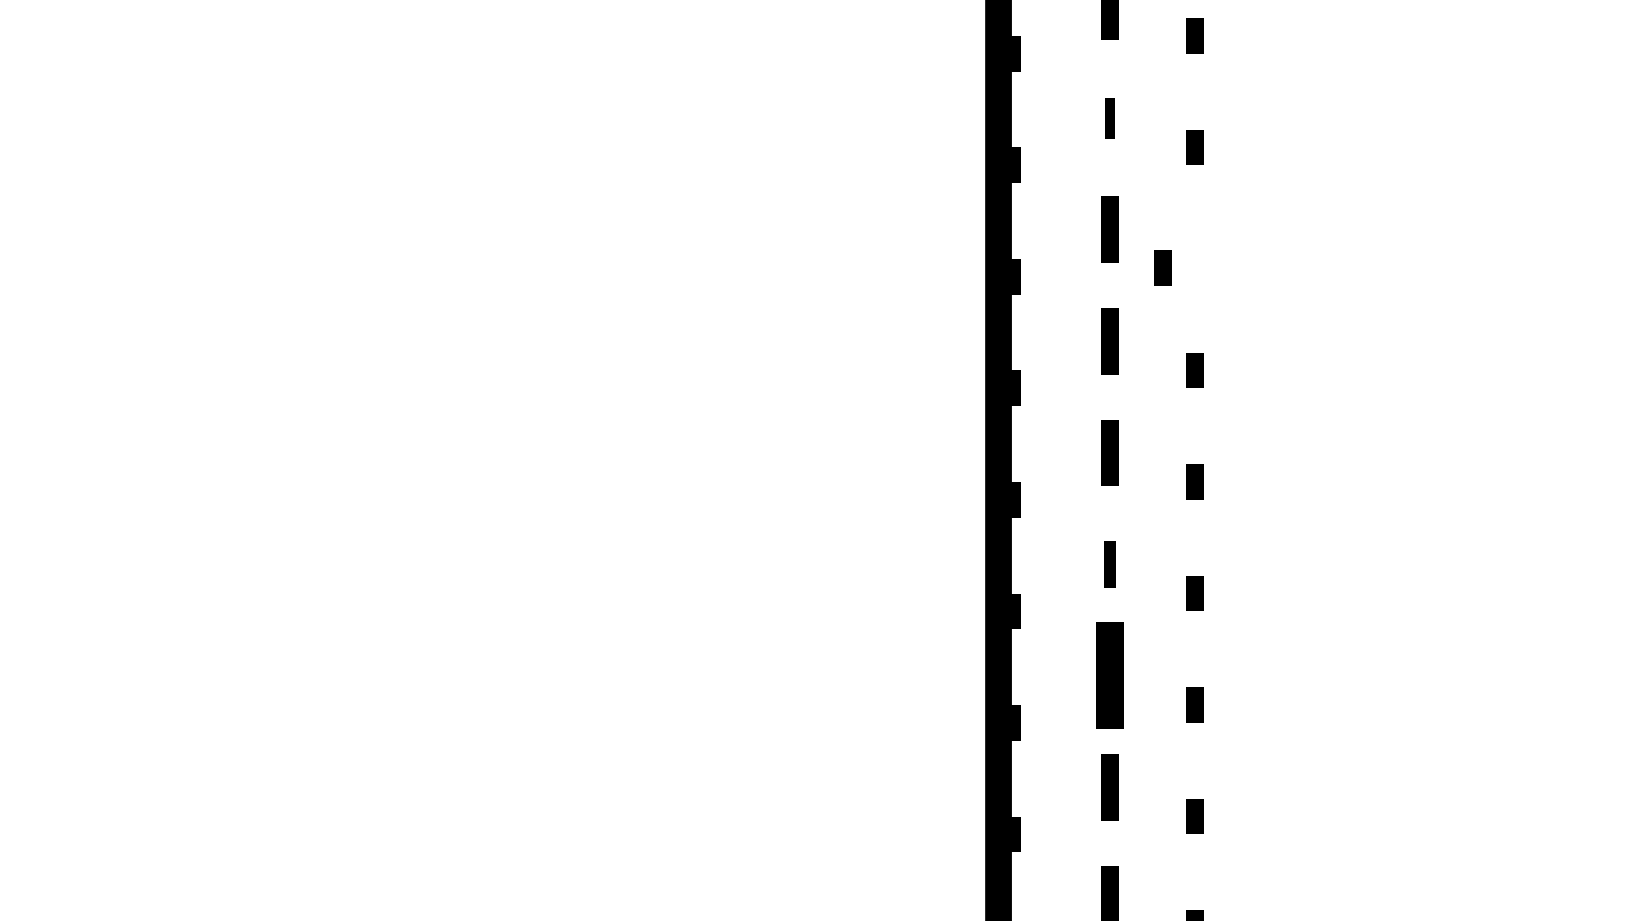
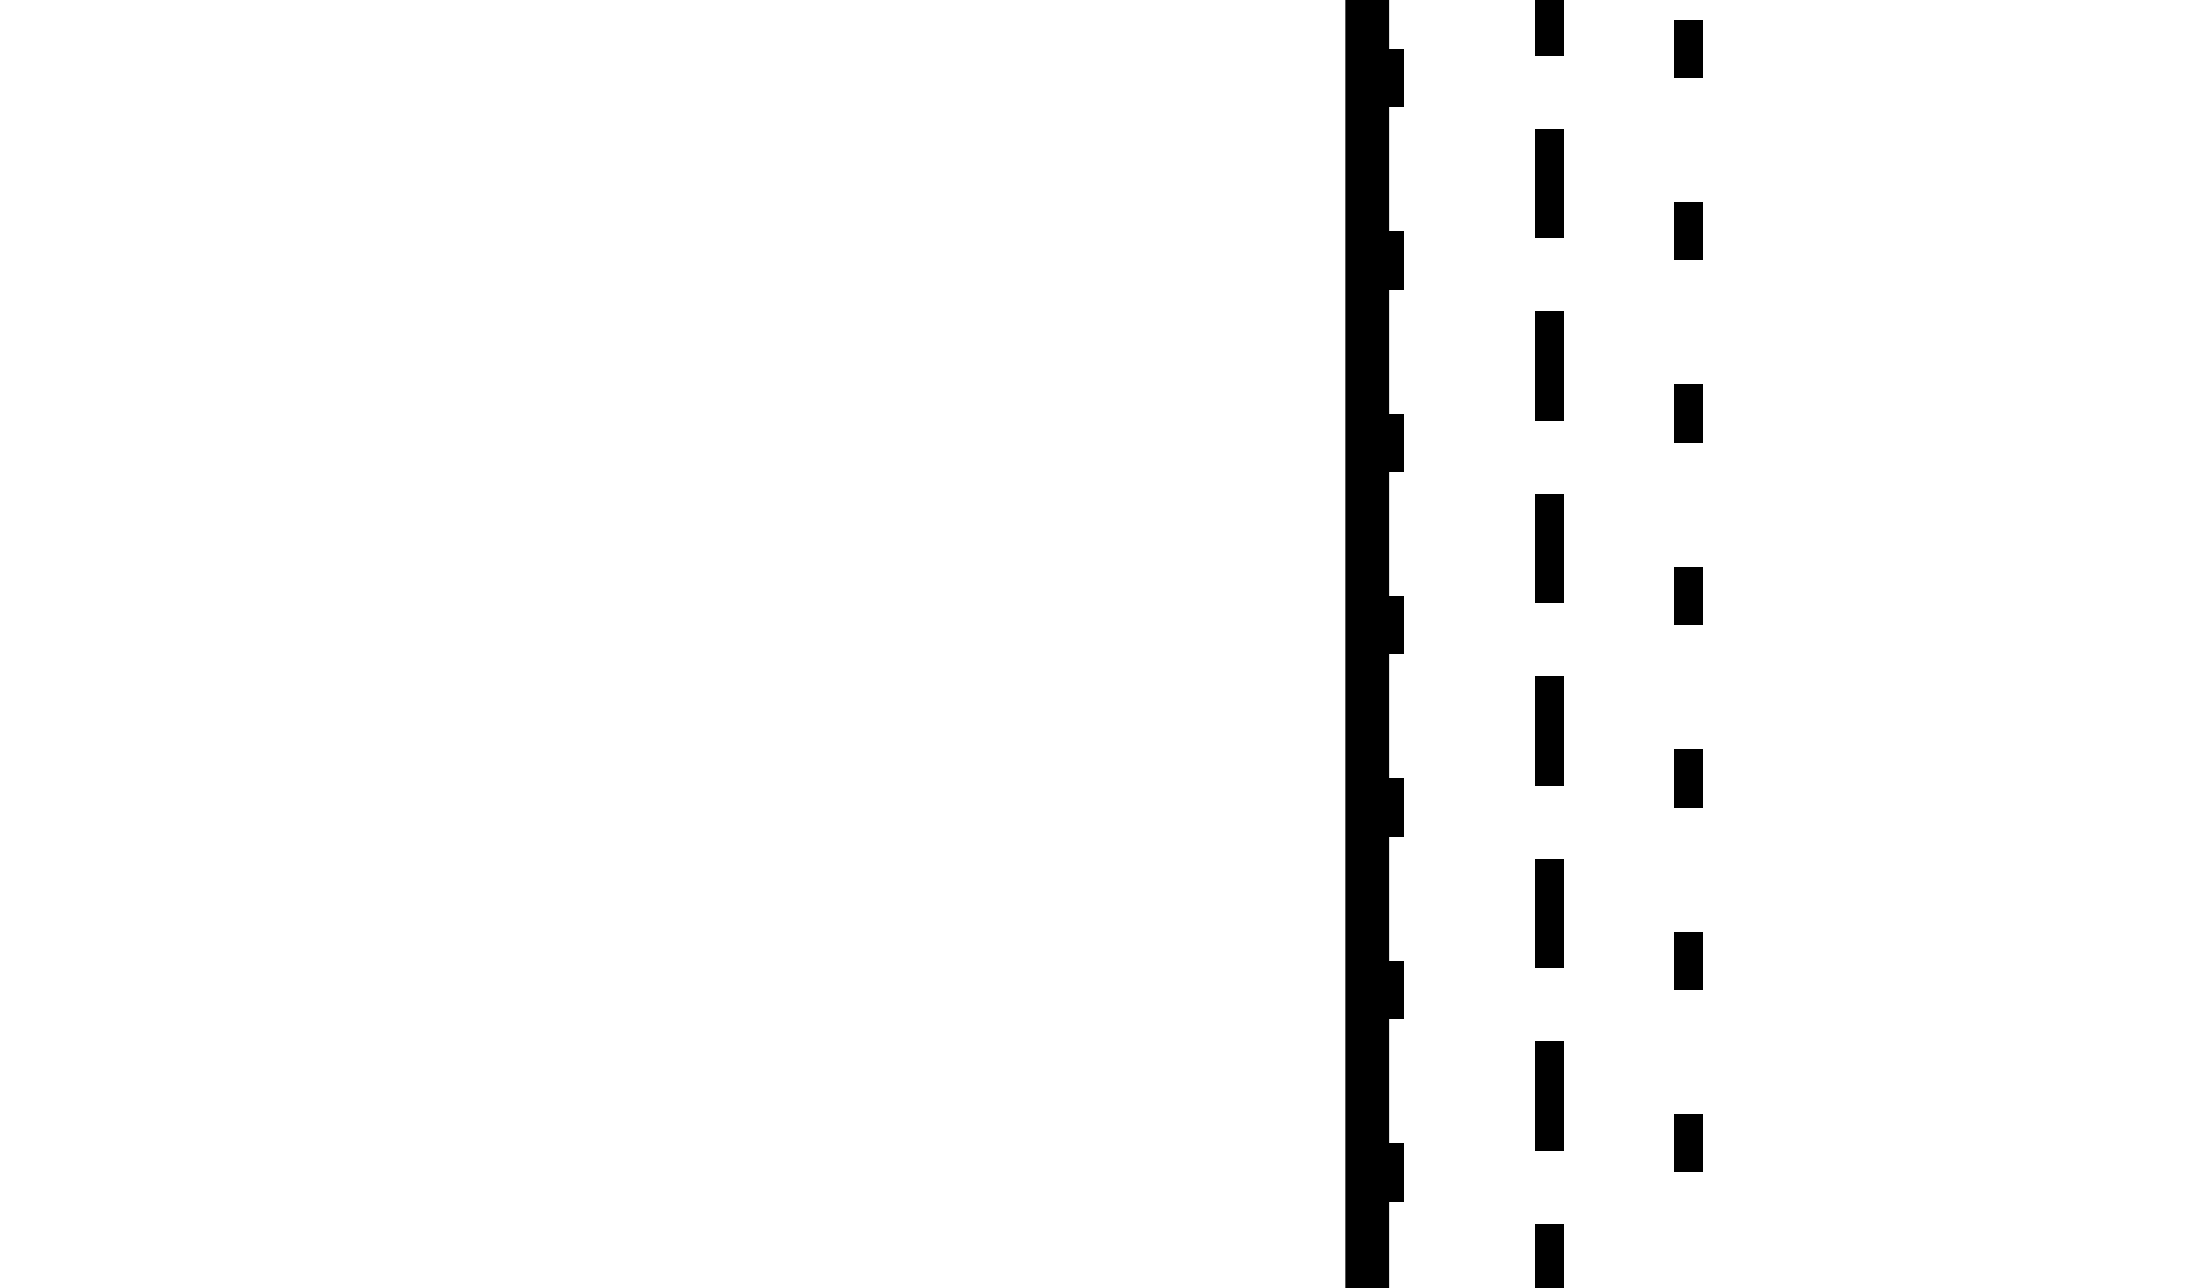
part: (1109, 118) -> (1548, 183), size x1.67
line: (1162, 267) -> (1687, 412), moved
part: (1109, 564) -> (1548, 913), size x1.43
part: (1109, 676) -> (1548, 1096), size x0.62

